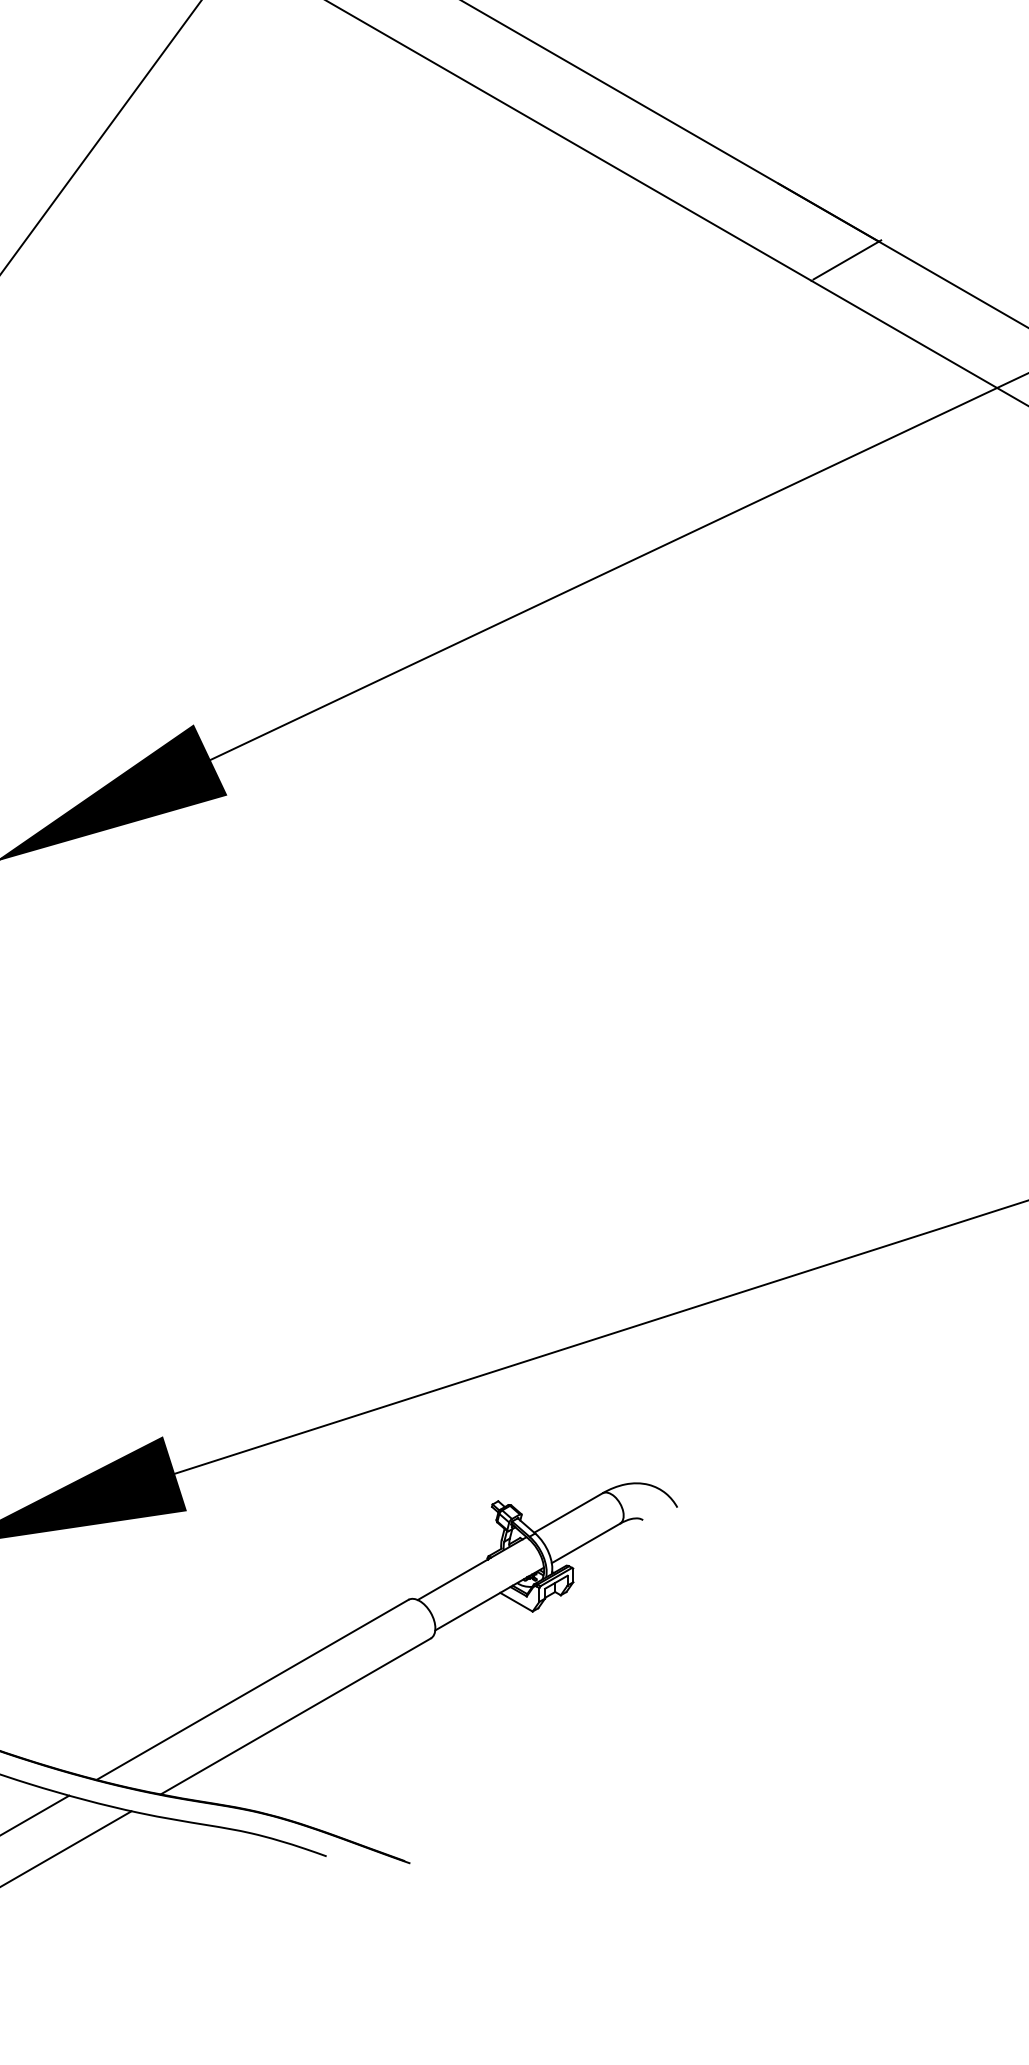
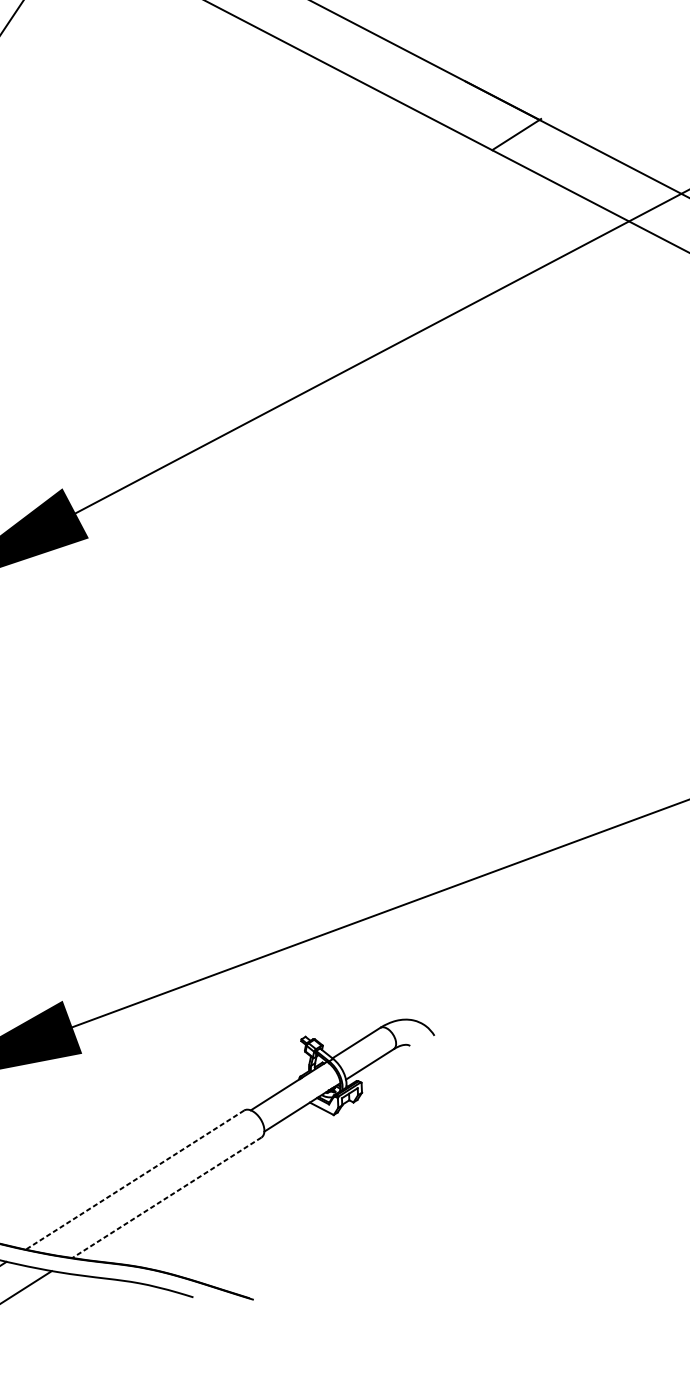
line: (252, 1690) -> (134, 1180), solid -> dashed
line: (295, 1716) -> (166, 1197), solid -> dashed

